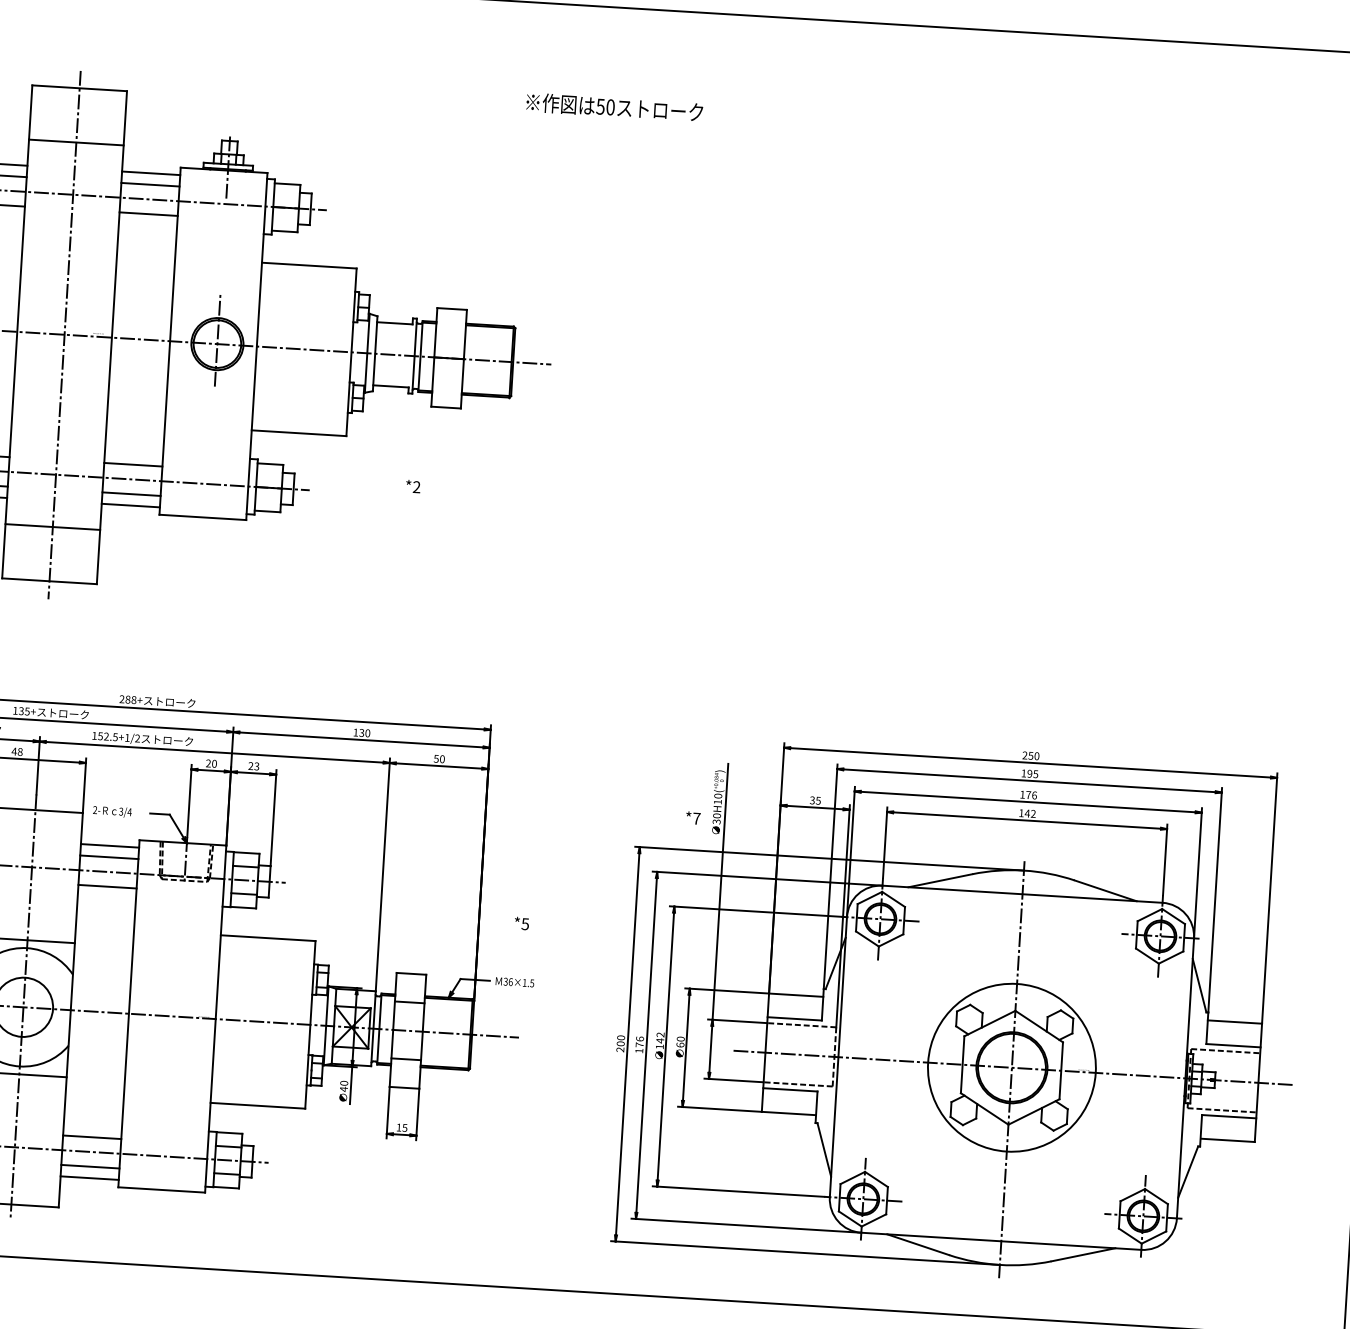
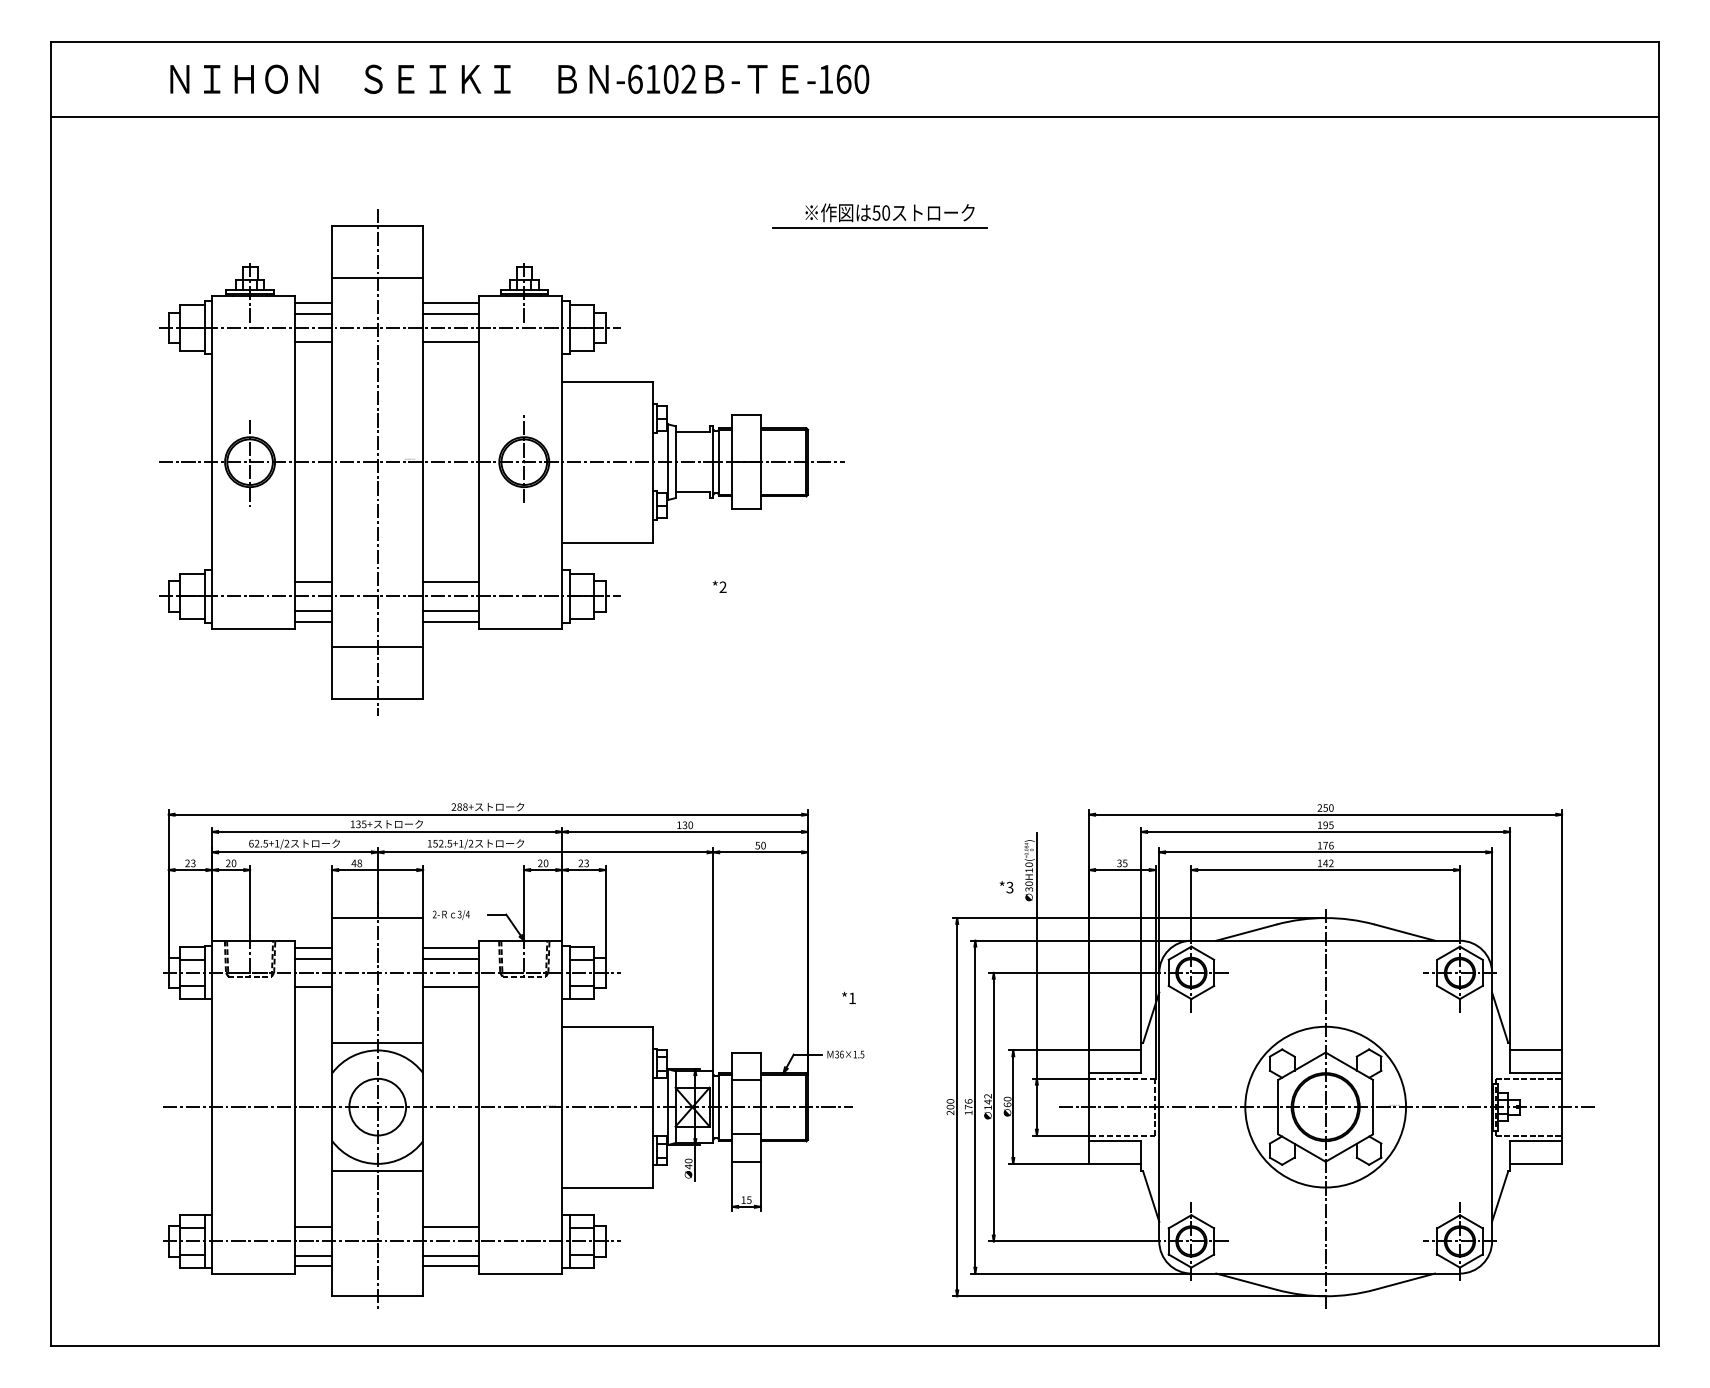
line: (602, 123) -> (879, 228), added
text: (696, 818) -> (1009, 887), *7 -> *3
text: (524, 924) -> (851, 998), *5 -> *1

